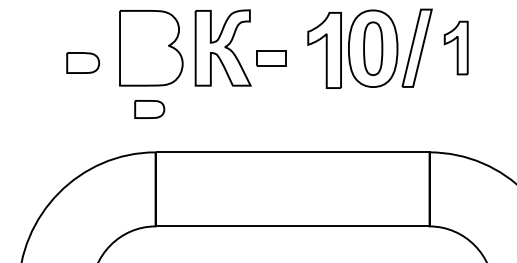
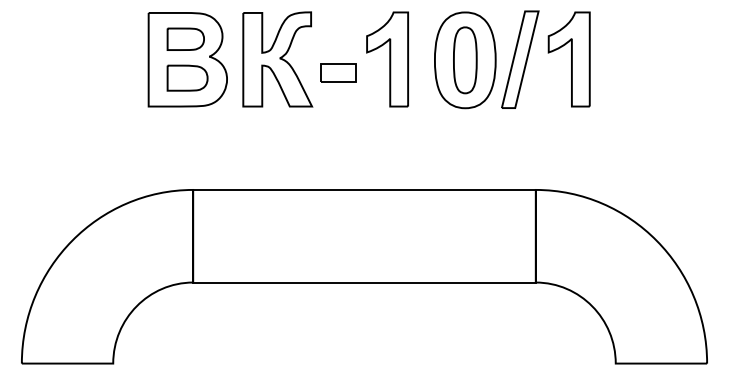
part: (455, 48) -> (568, 59), size x1.43
part: (324, 50) -> (387, 59), moved
part: (83, 62) -> (187, 77), moved
part: (149, 108) -> (185, 38), moved

